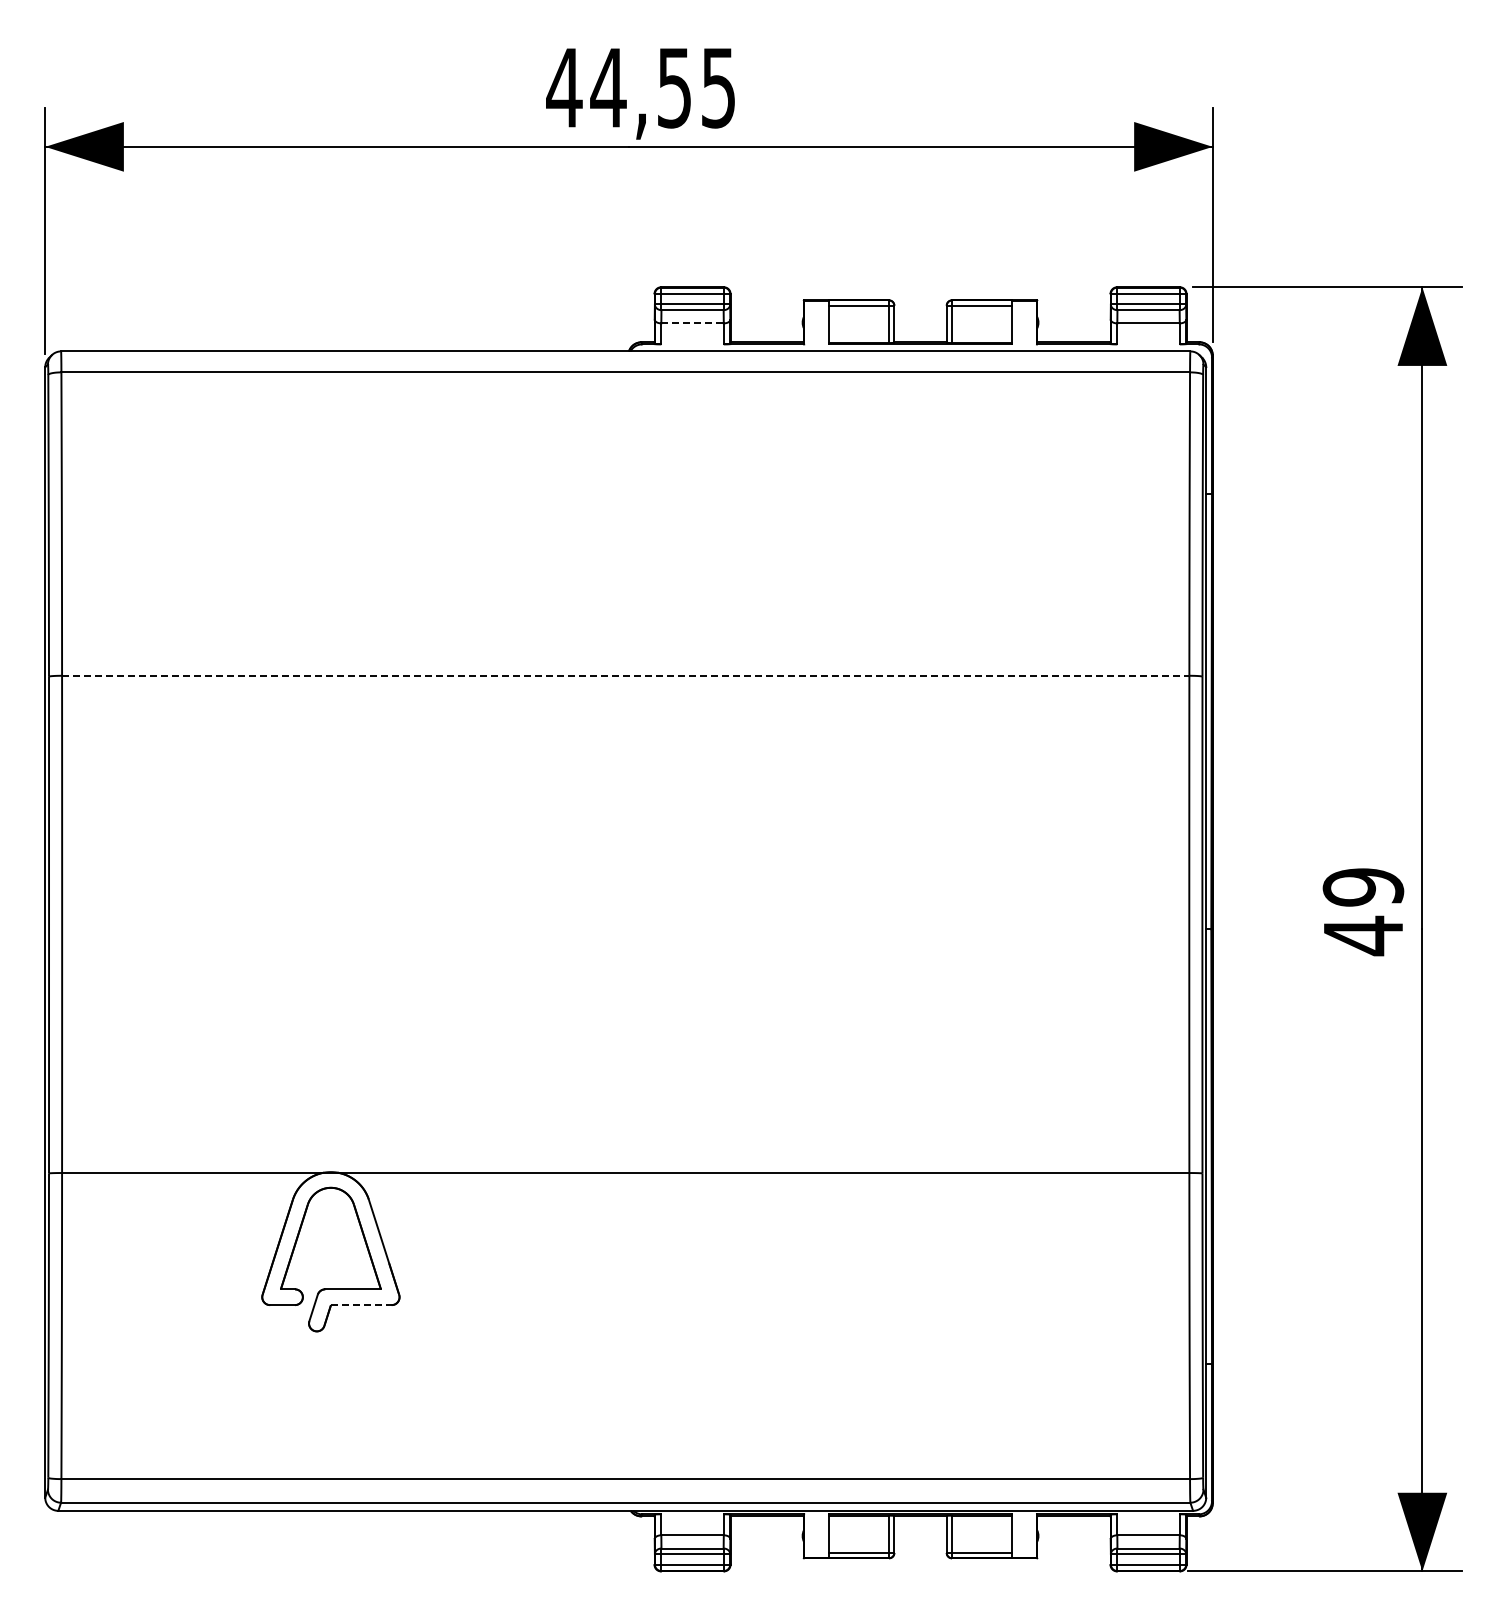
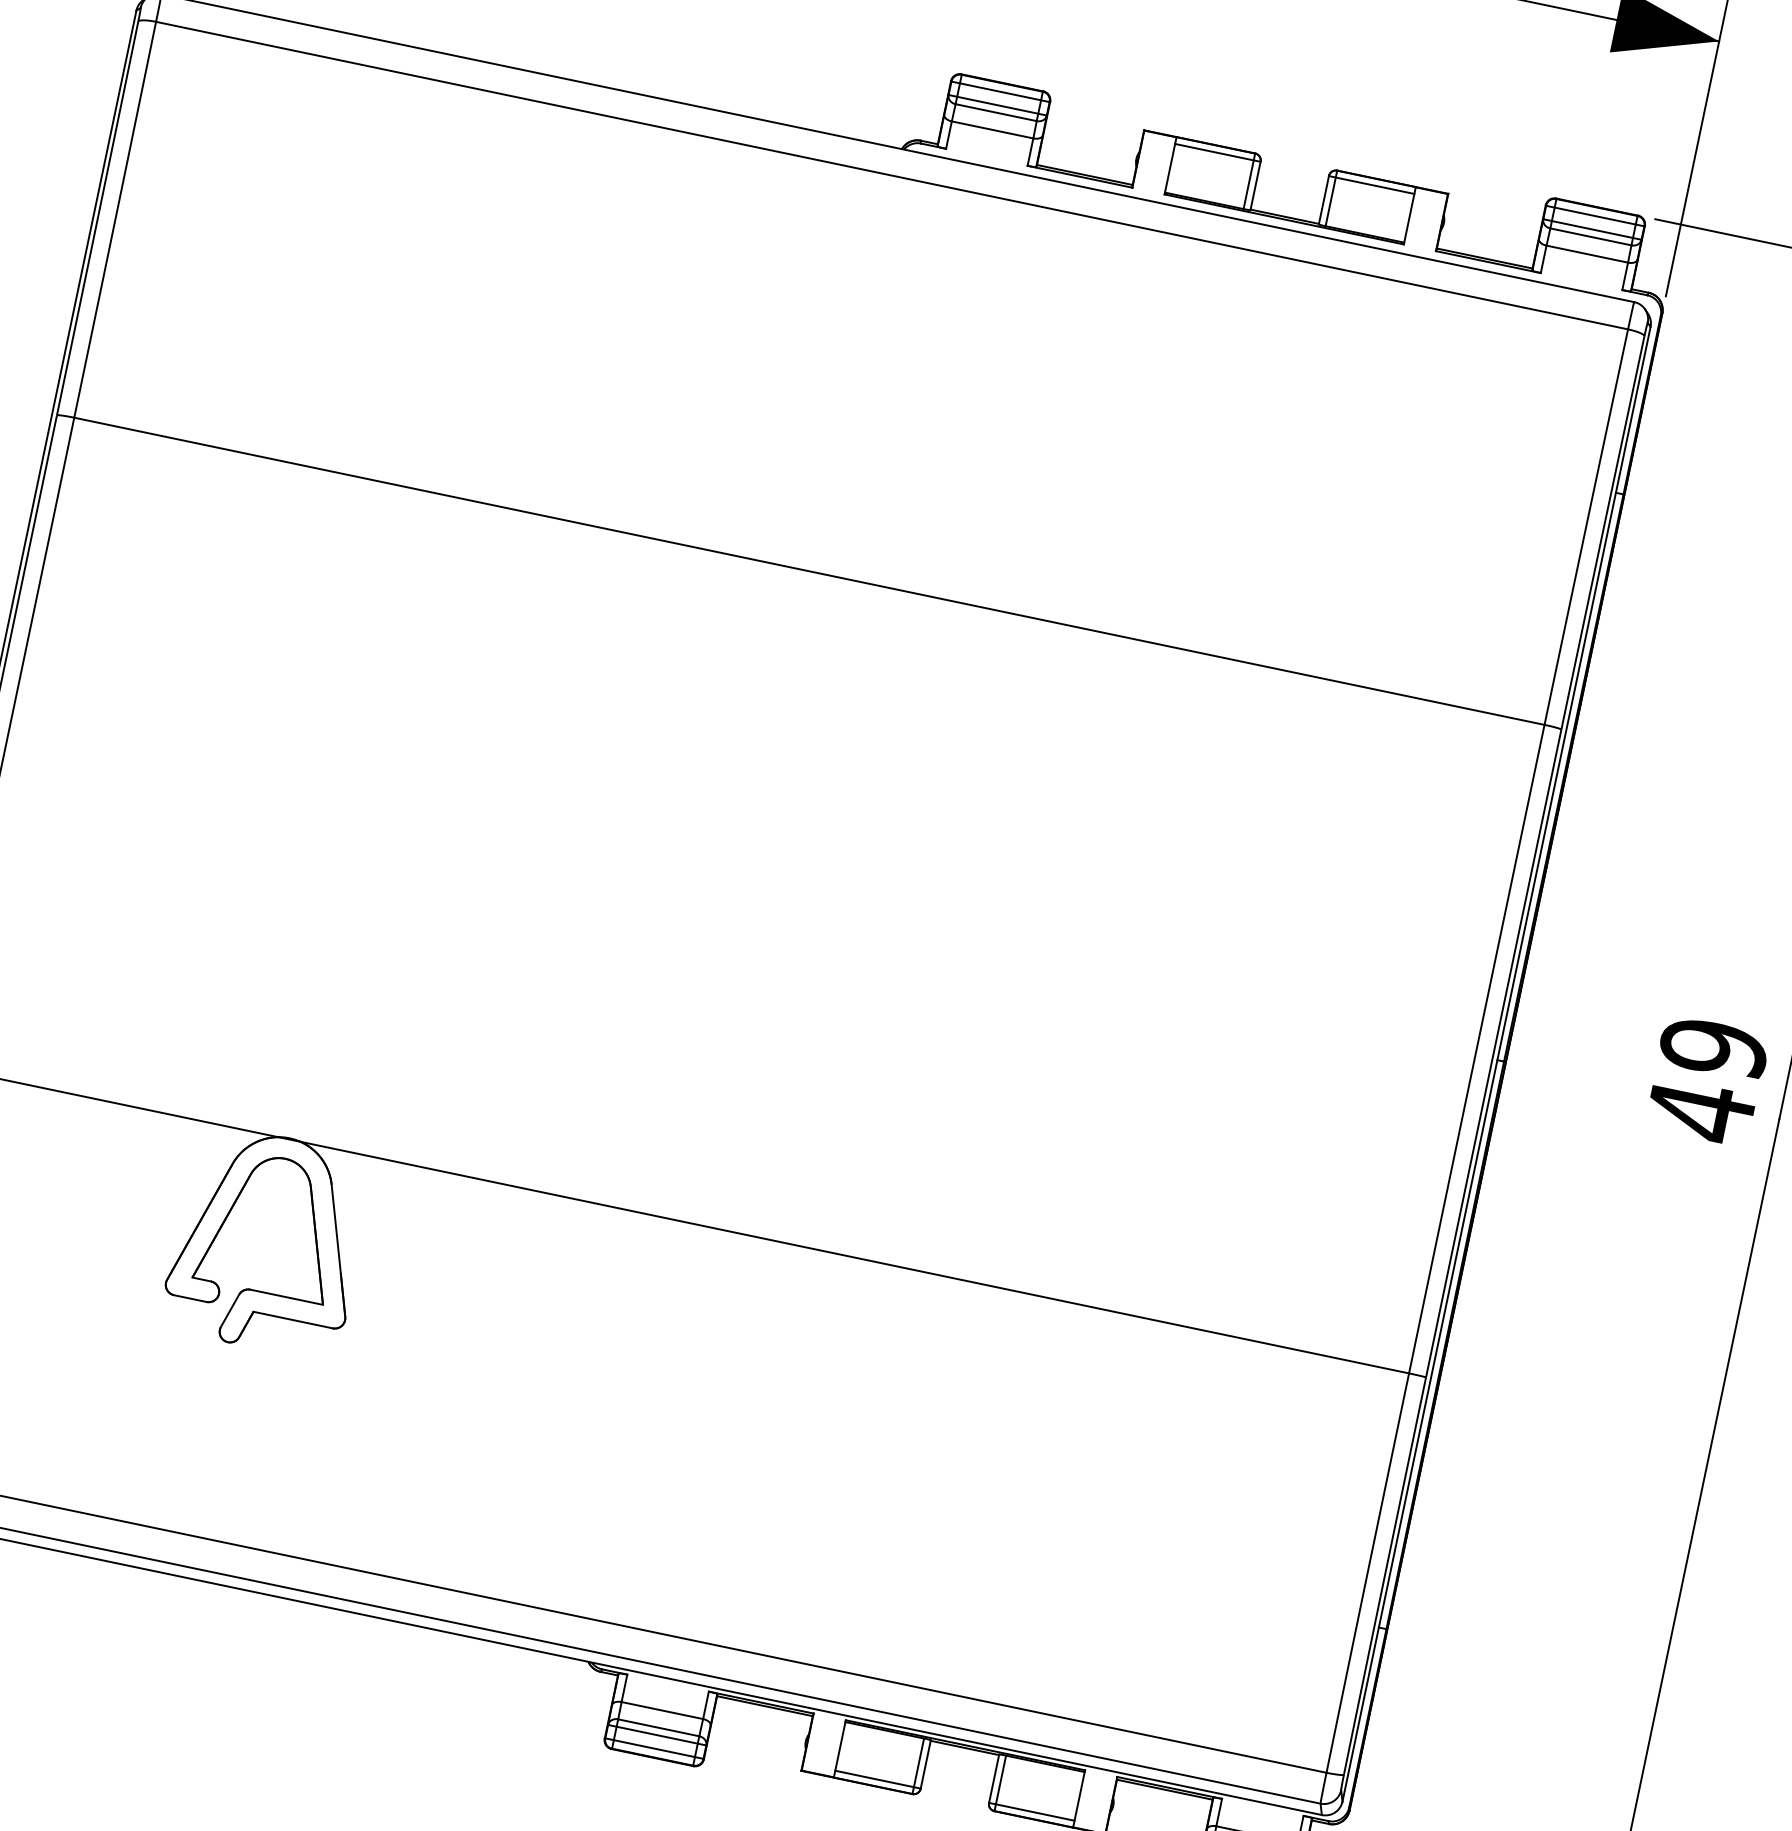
line: (693, 323) -> (993, 130), dashed -> solid
line: (625, 675) -> (809, 570), dashed -> solid
line: (361, 1305) -> (293, 1320), dashed -> solid

